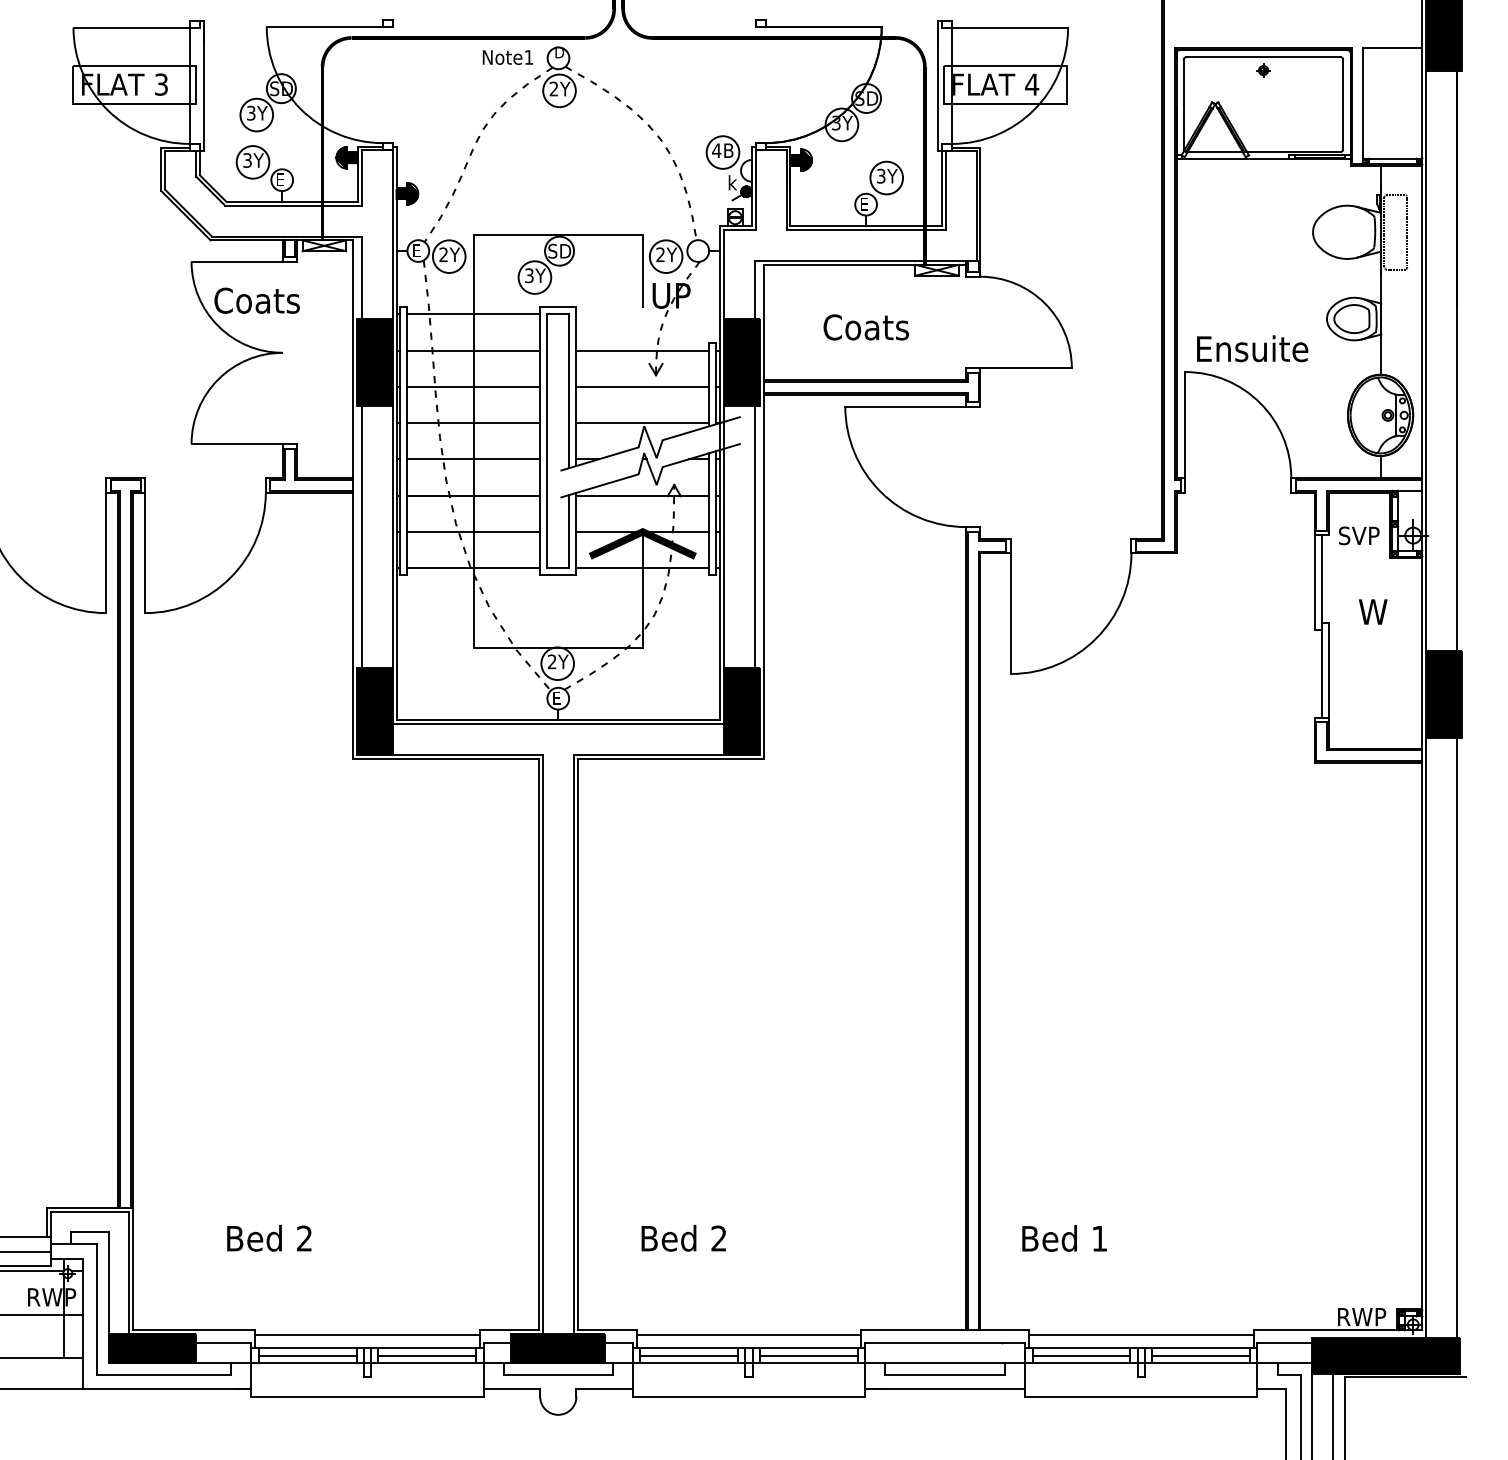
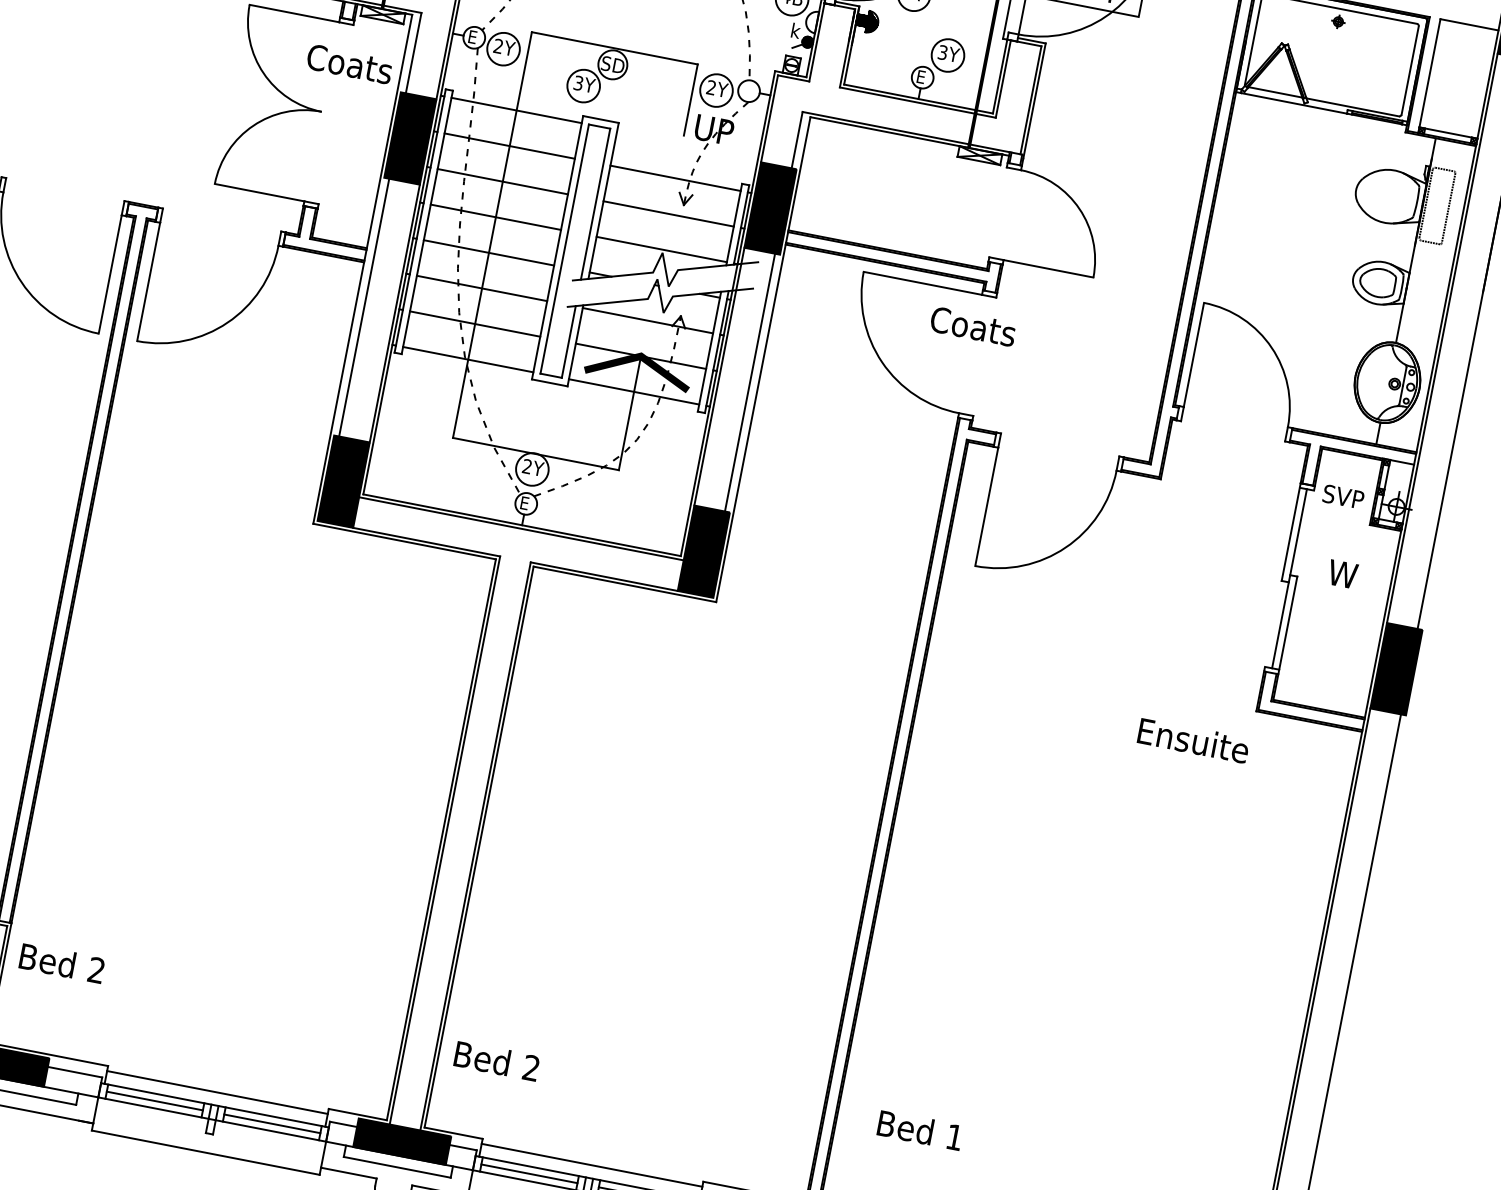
text: (256, 300) -> (349, 63), moved
text: (865, 327) -> (972, 326), moved
text: (1252, 348) -> (1193, 740), moved
text: (269, 1237) -> (62, 962), moved
text: (683, 1237) -> (496, 1060), moved

